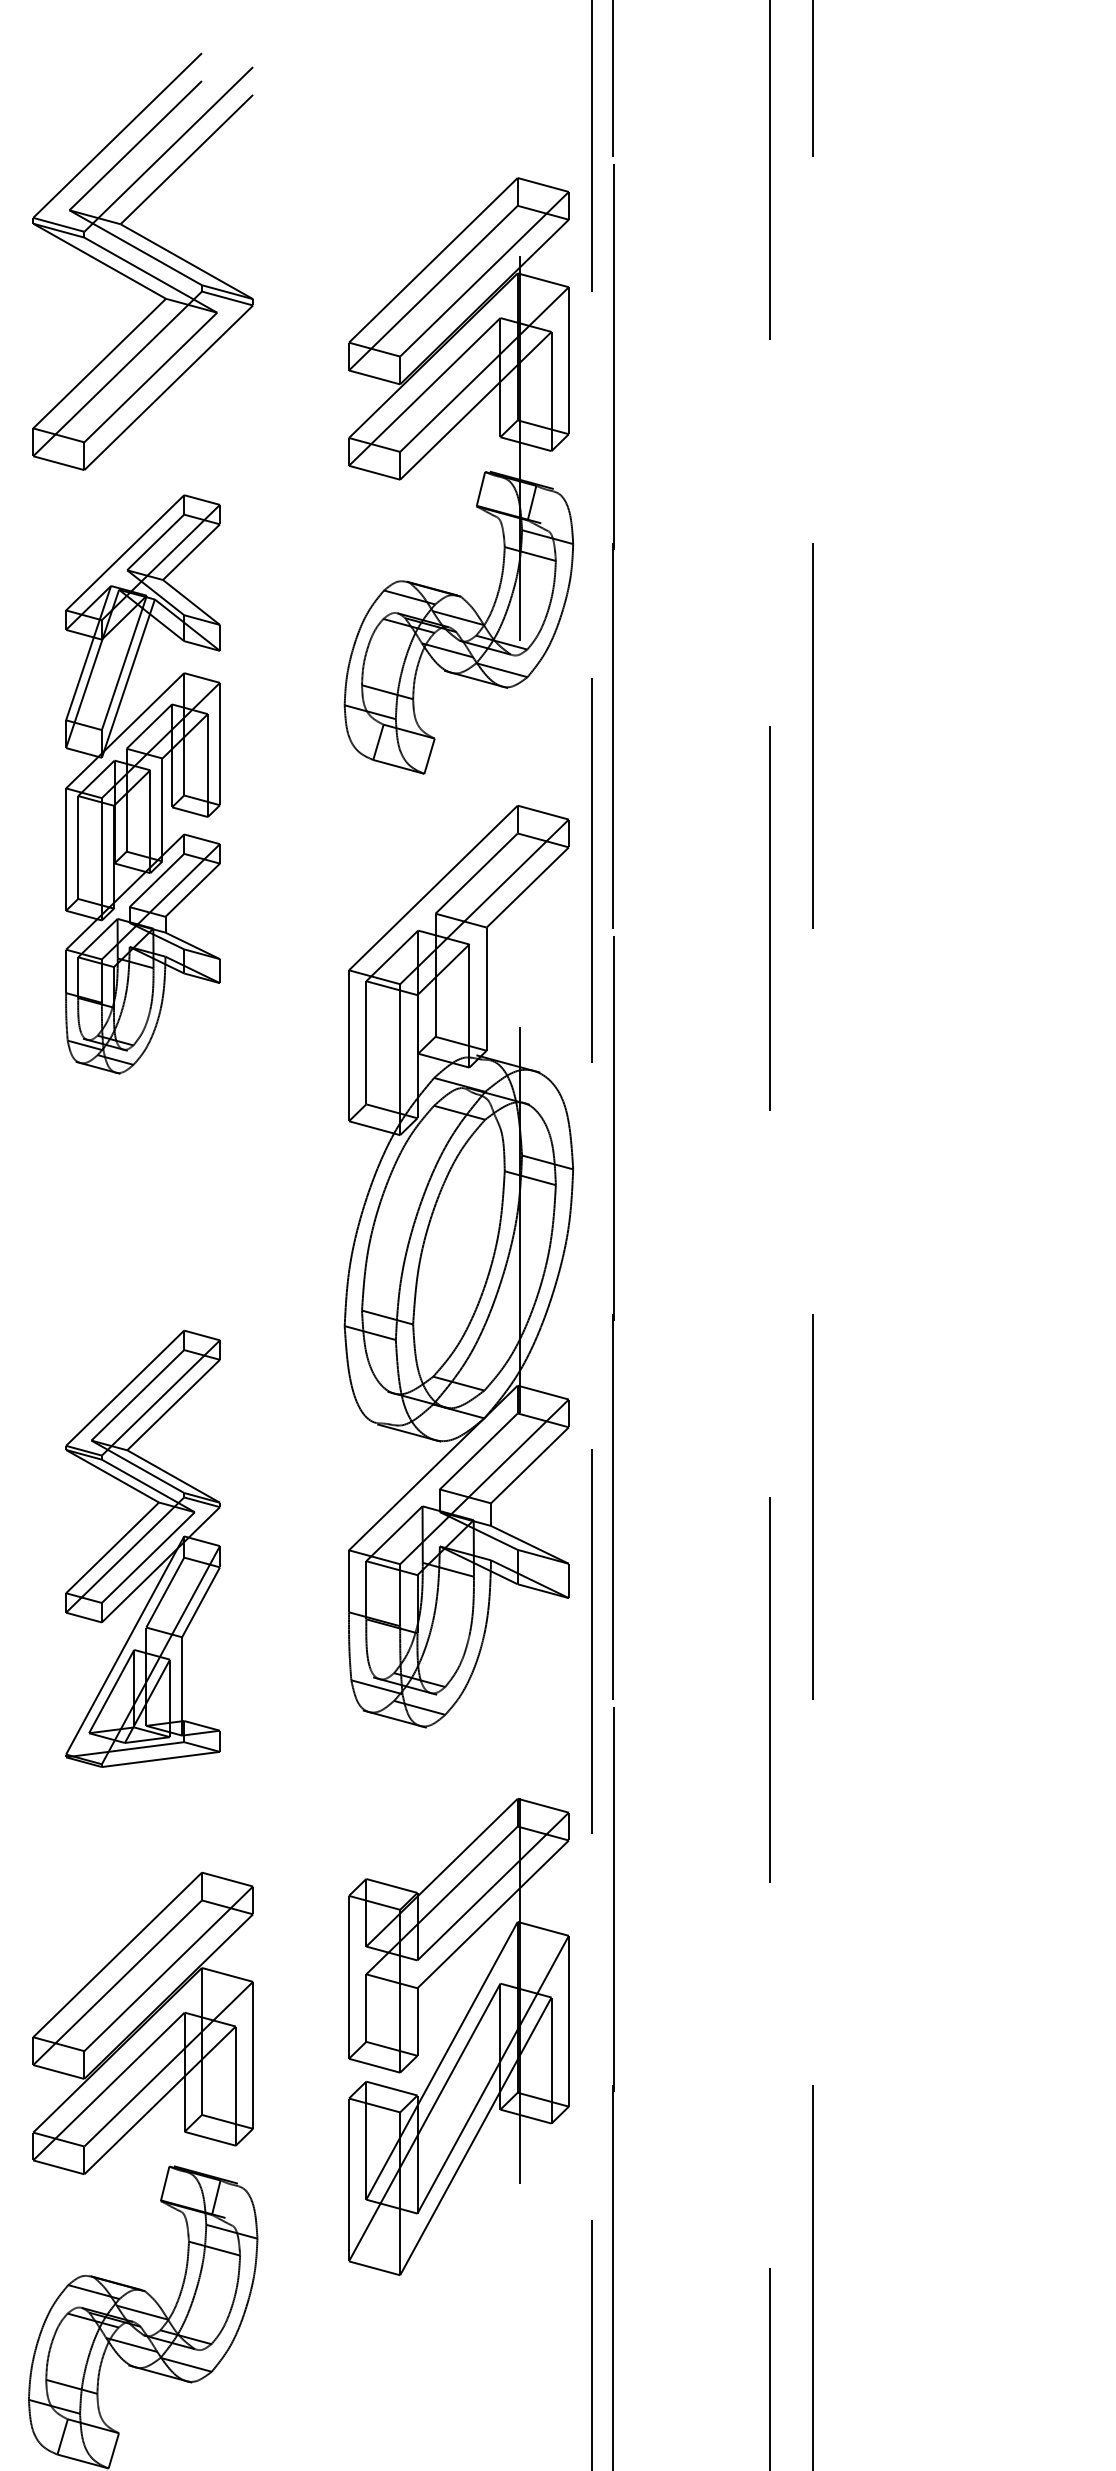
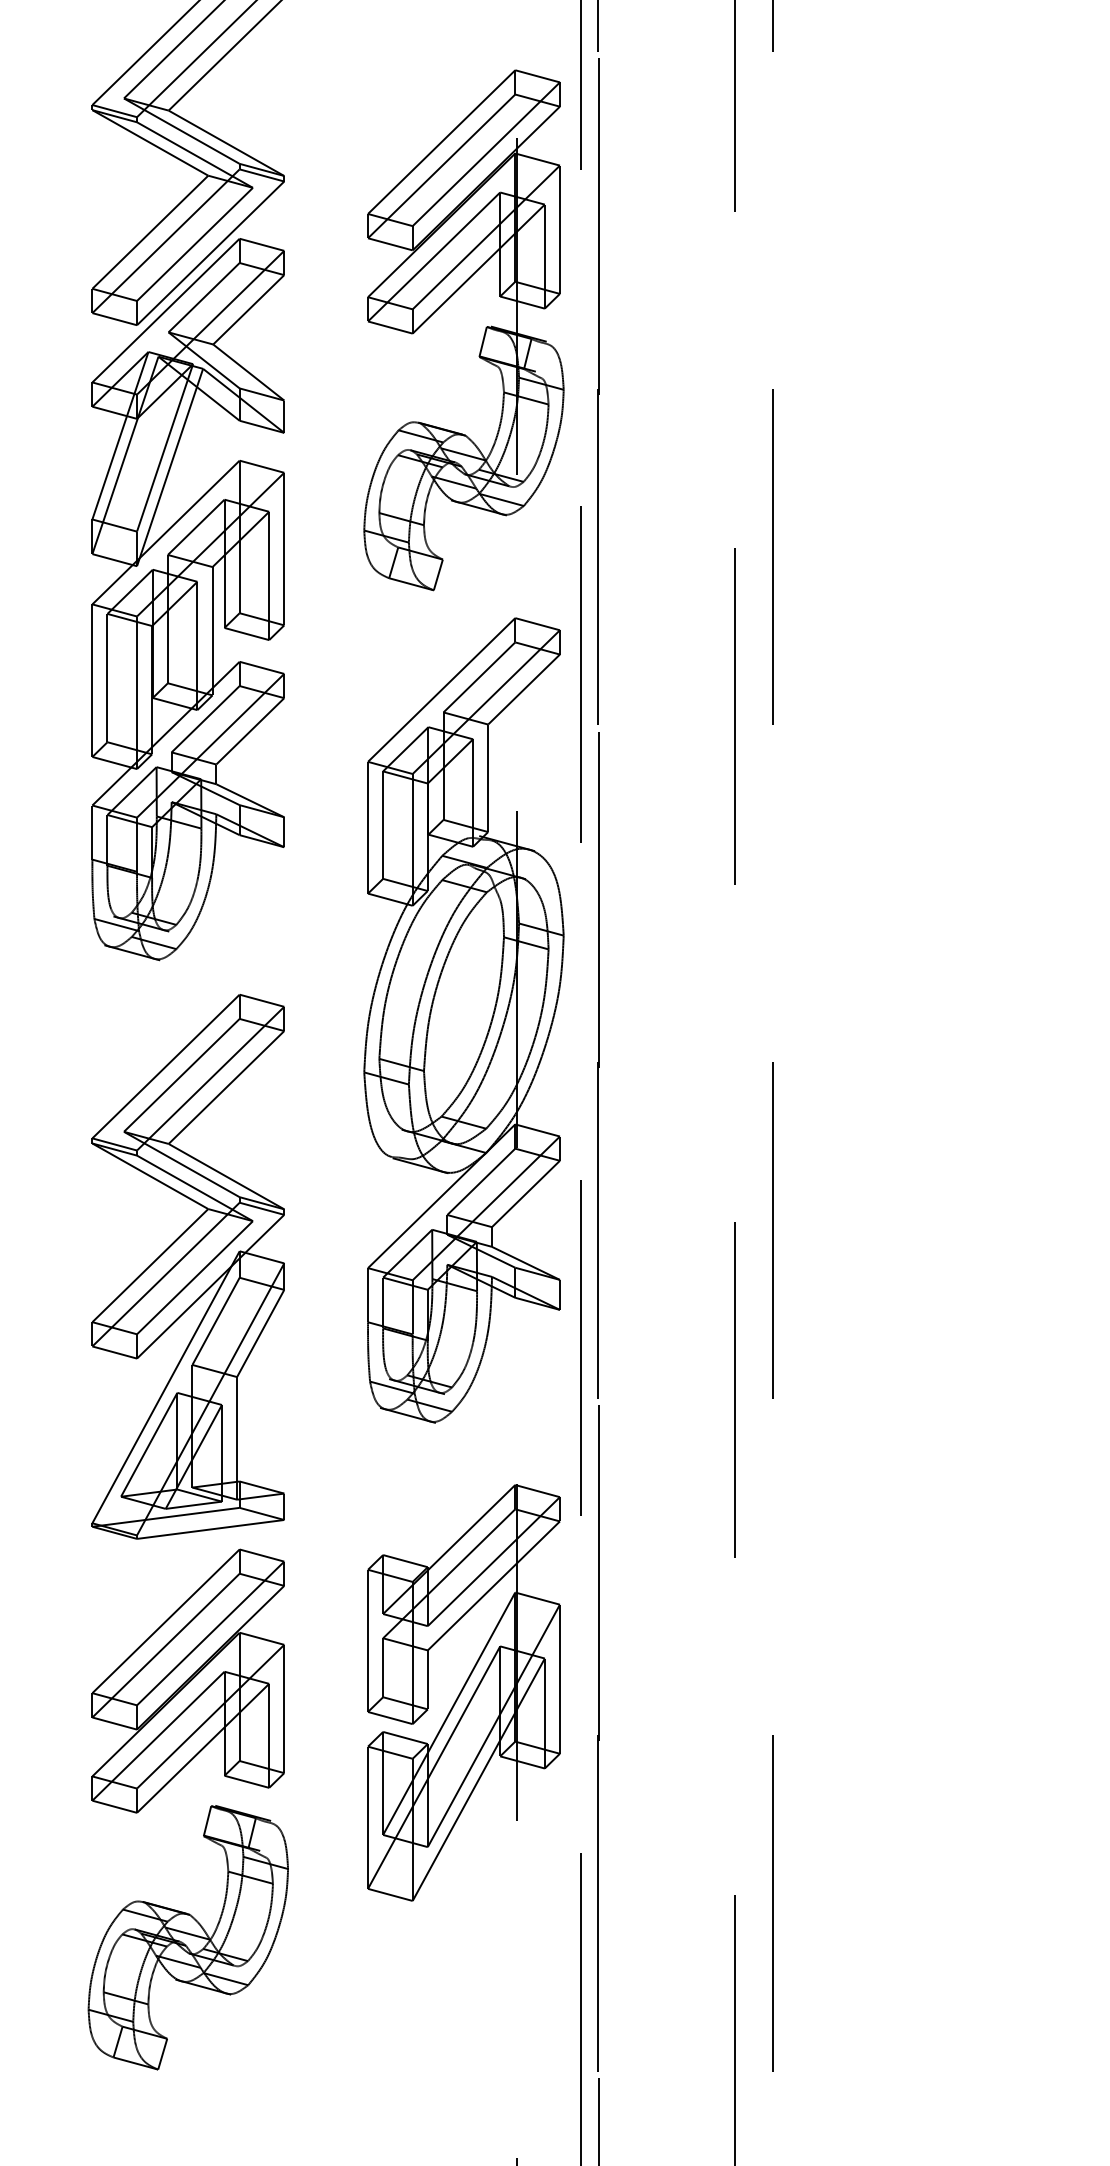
part: (142, 784) -> (187, 599), size x1.43
part: (142, 1548) -> (187, 1266), size x1.43

